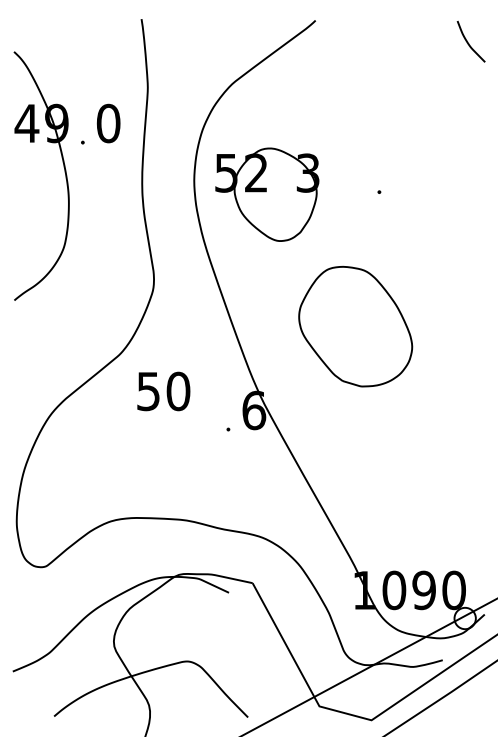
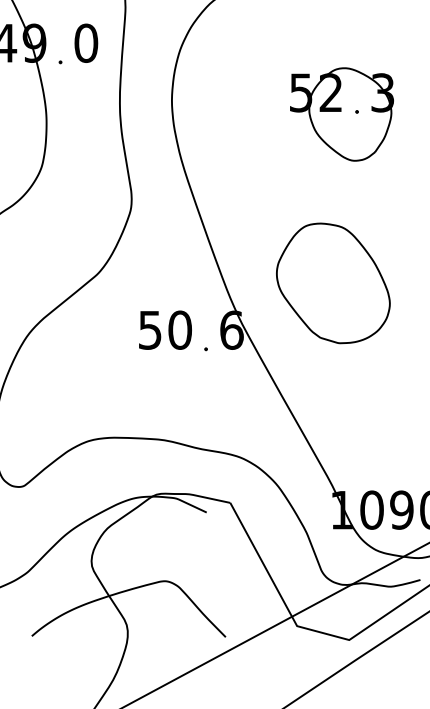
part: (267, 194) -> (342, 114), moved
part: (355, 326) -> (333, 283), moved
text: (163, 391) -> (165, 330), moved

